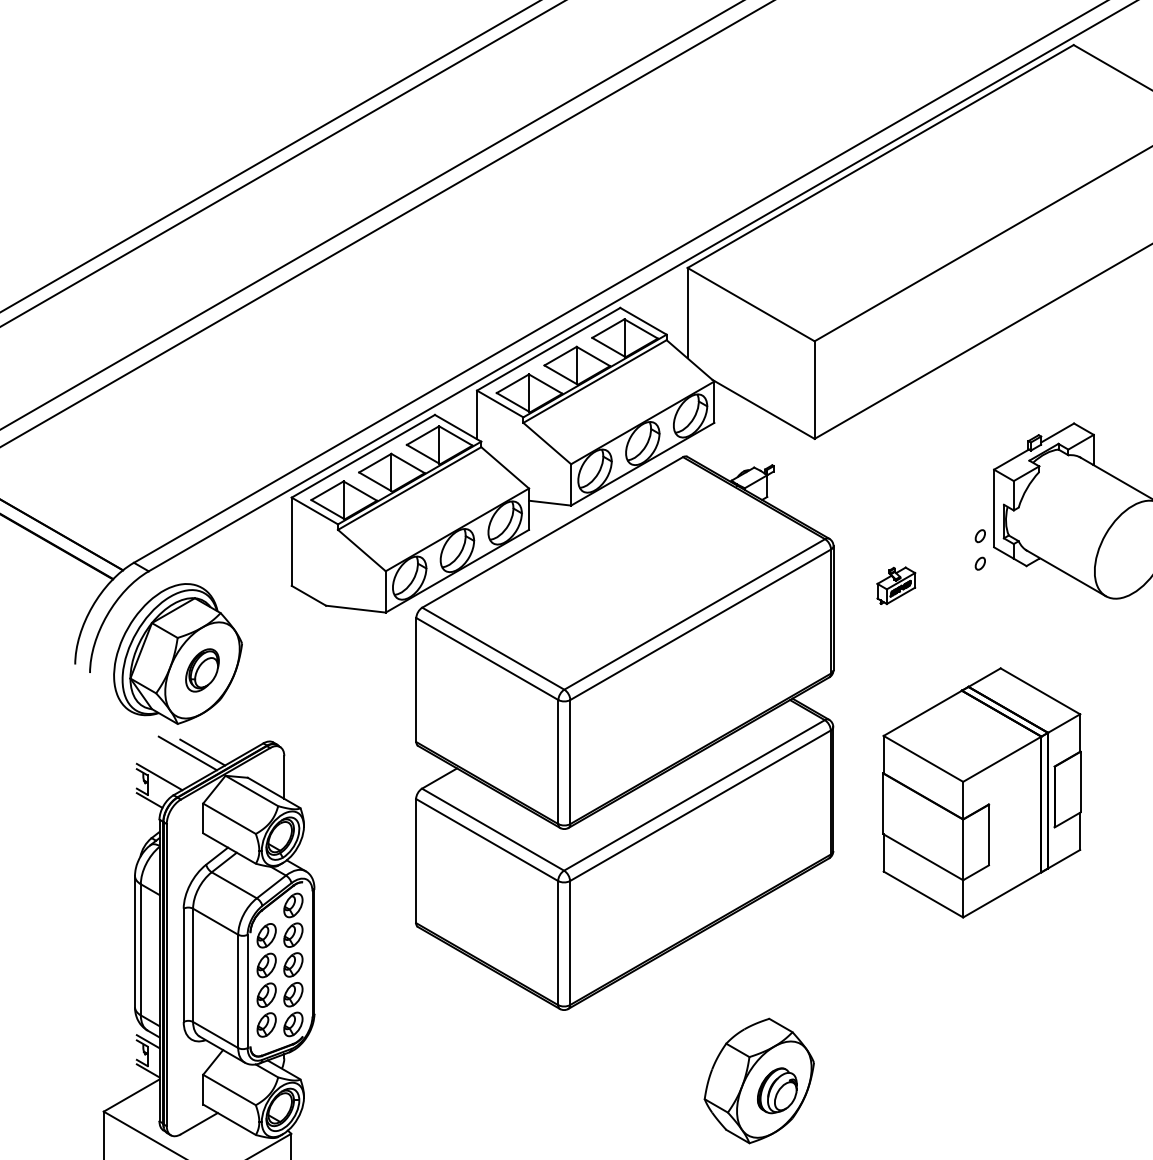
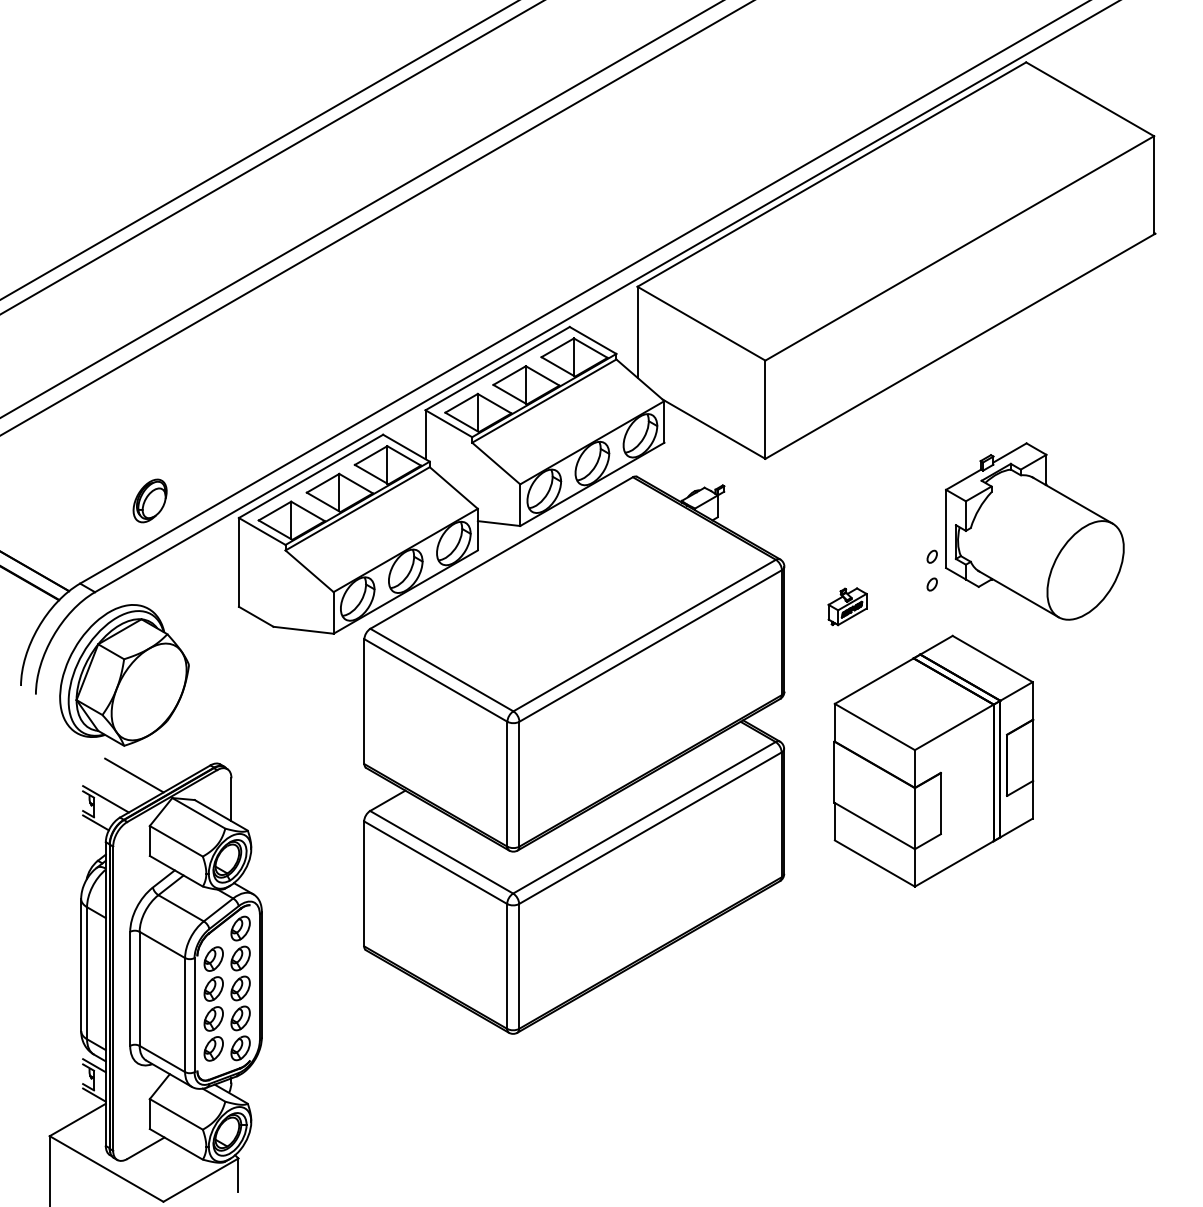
part: (201, 669) -> (149, 500), moved
line: (201, 752) -> (148, 774), removed
part: (981, 792) -> (933, 760), moved
part: (759, 1080) -> (709, 1104), removed

